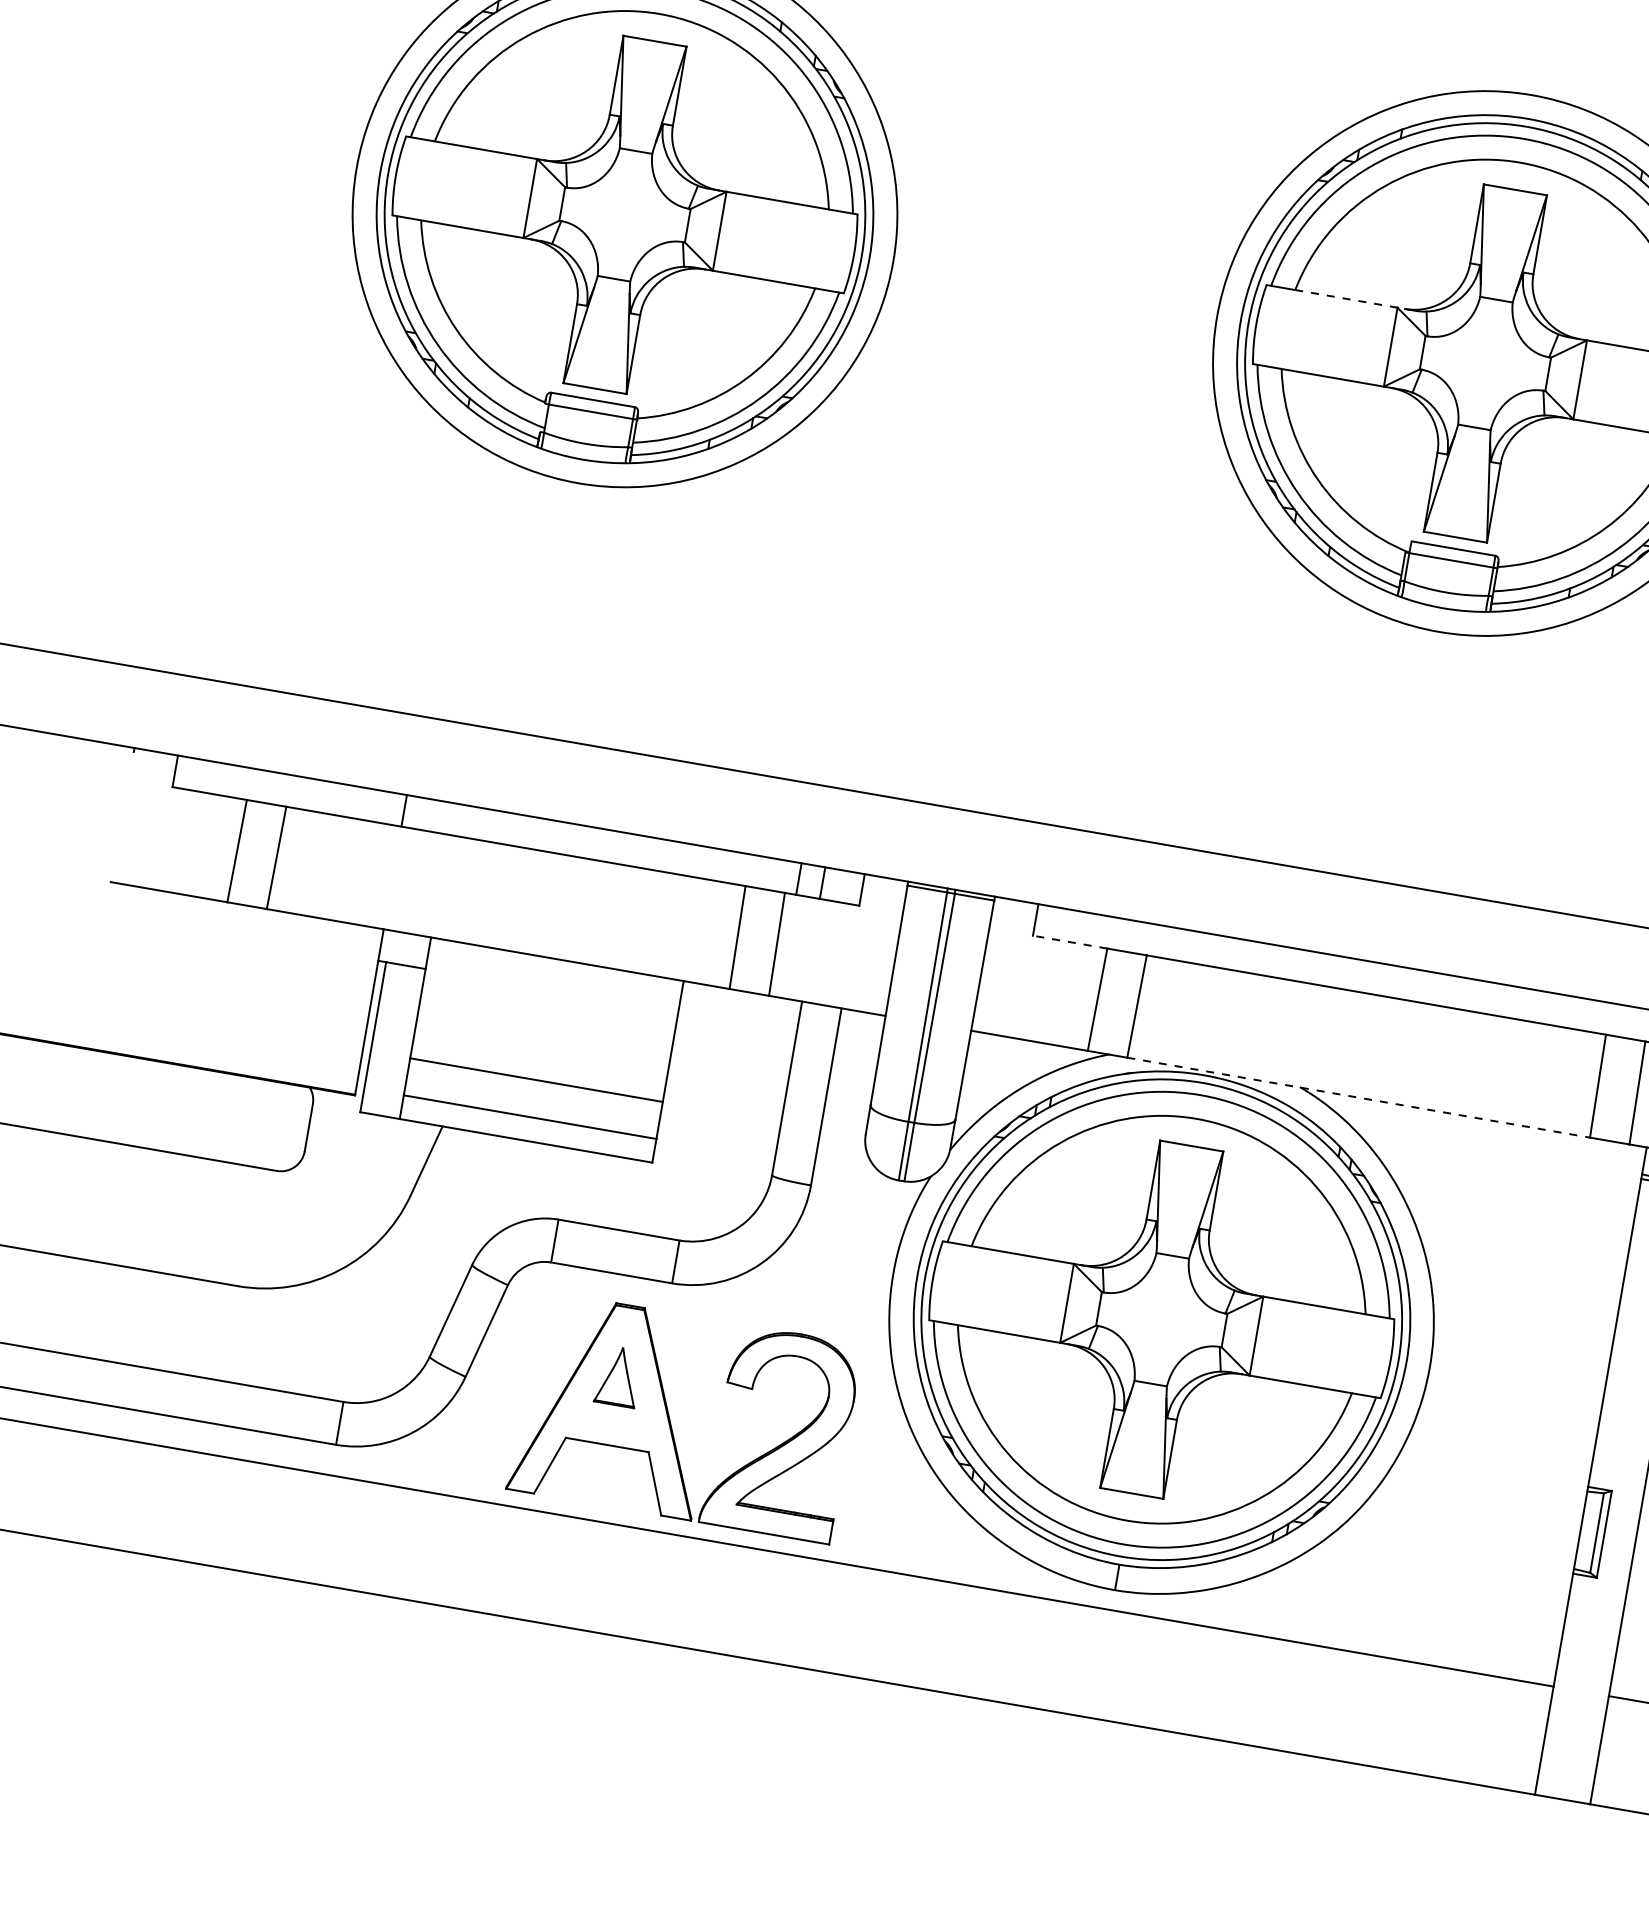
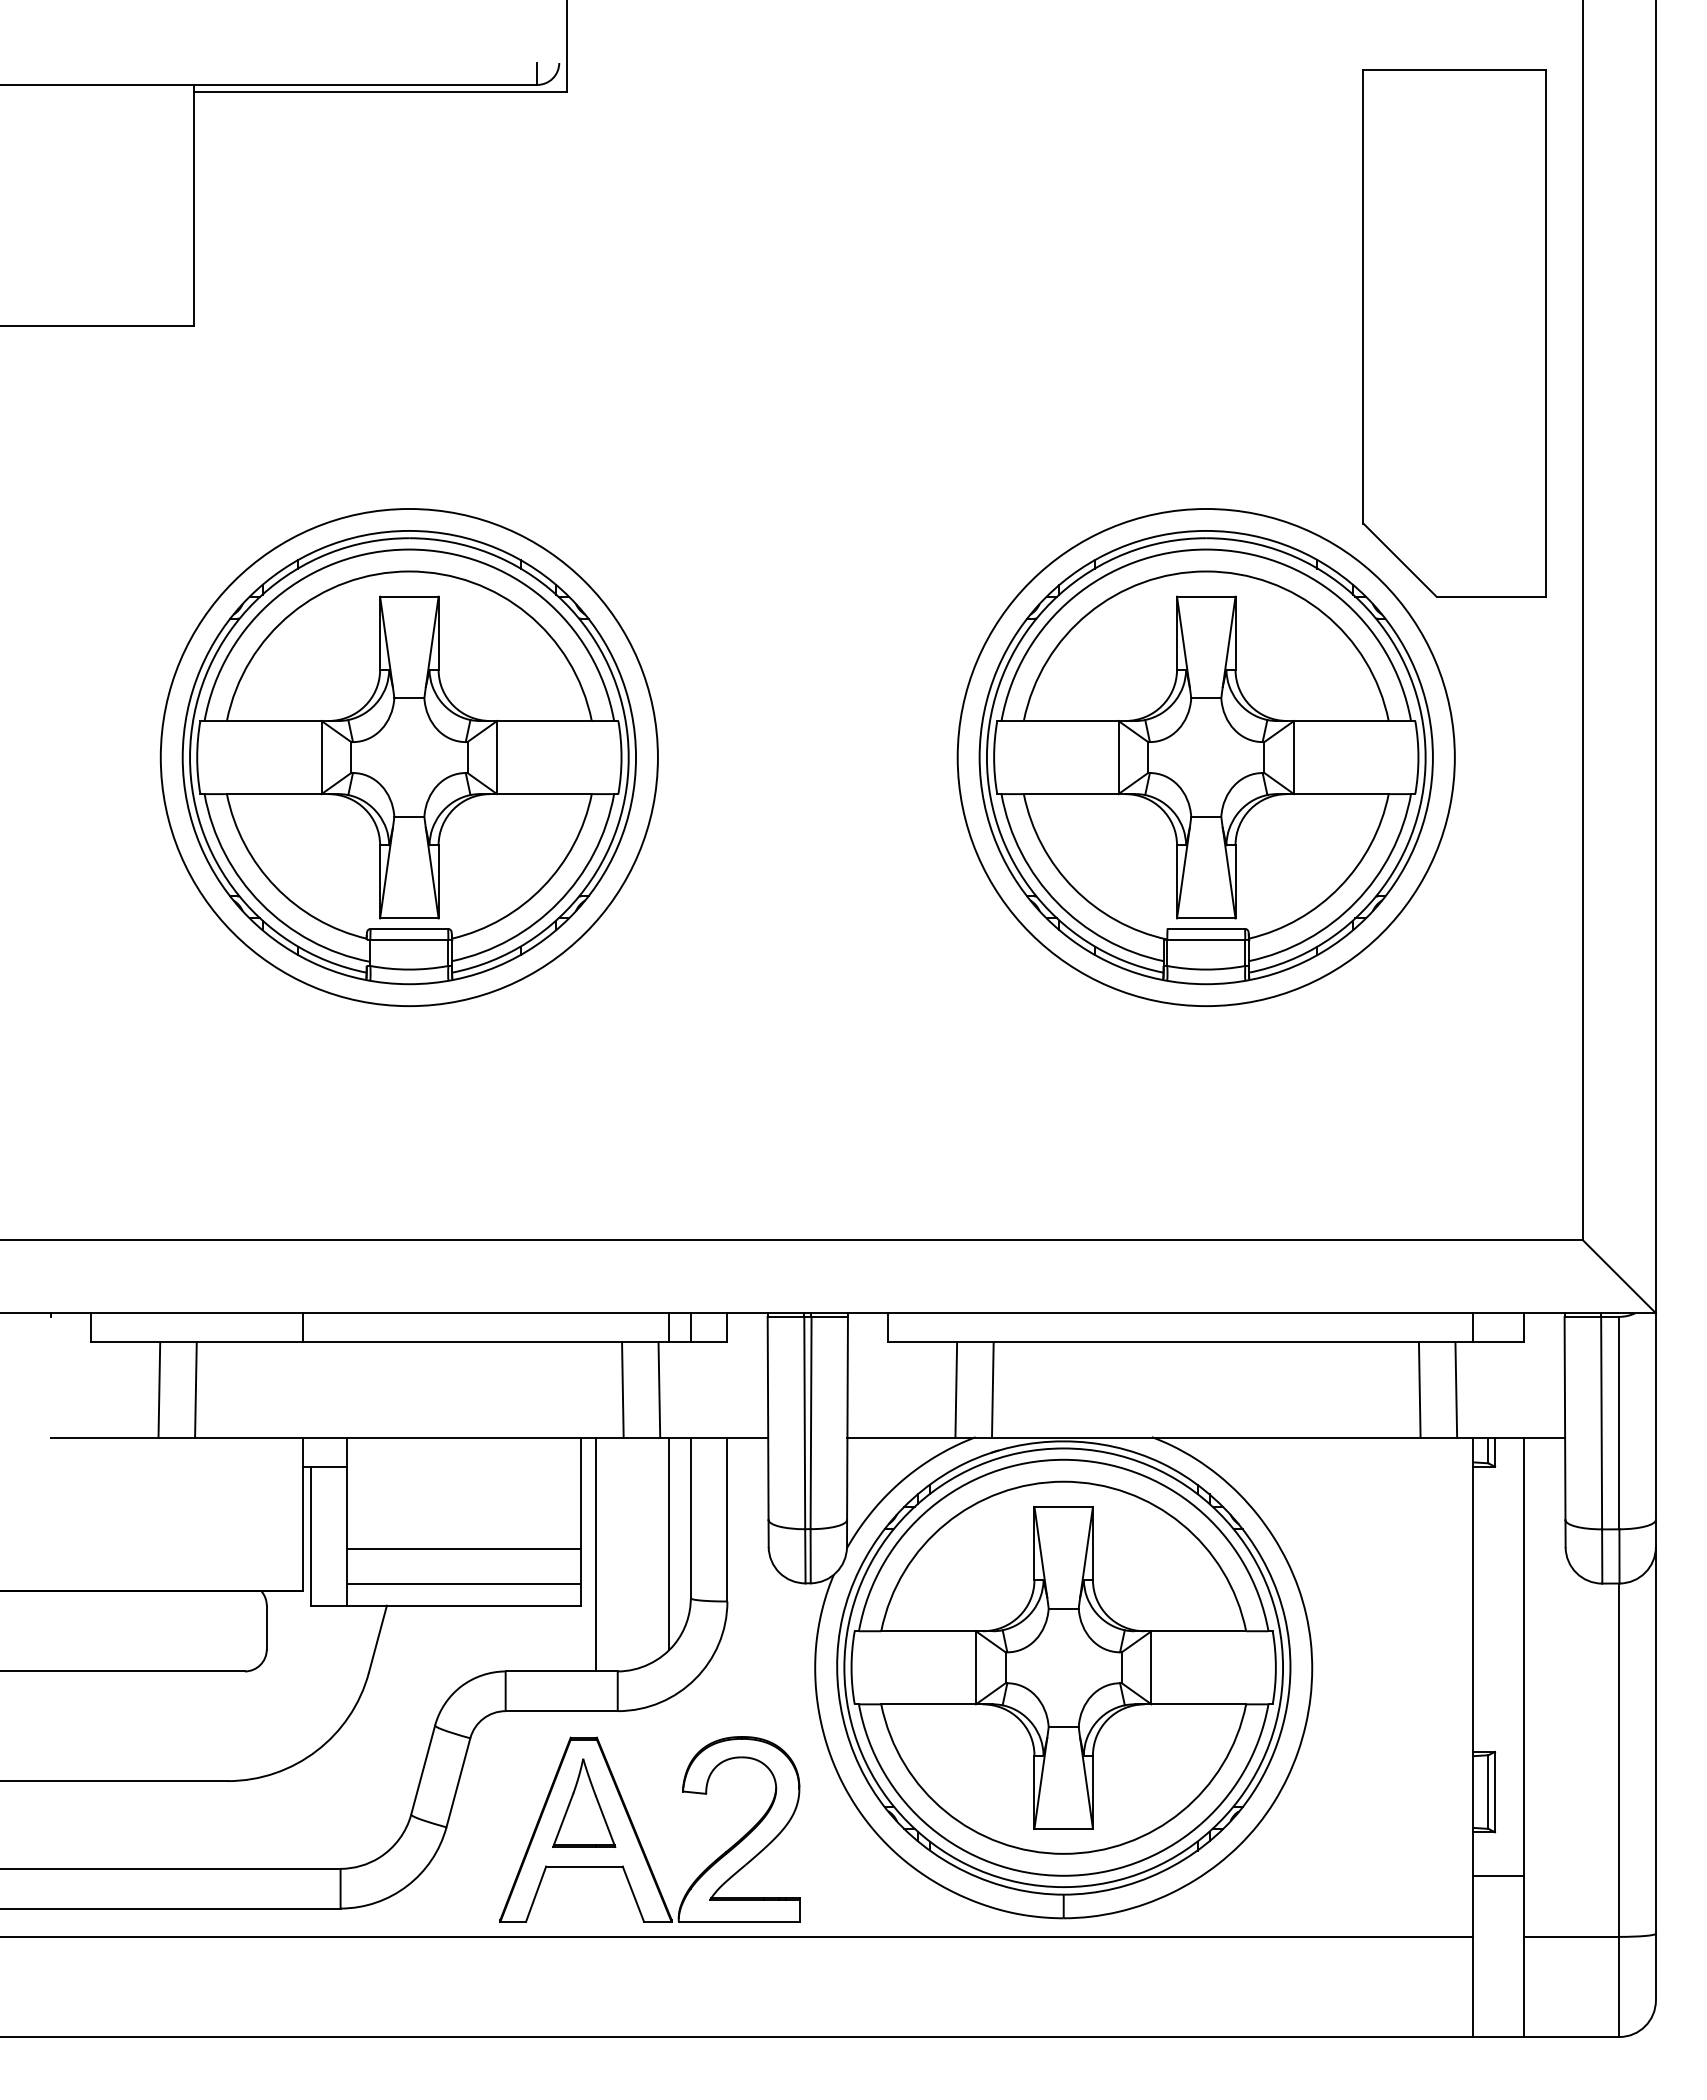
line: (1349, 300) -> (1074, 721), dashed -> solid
line: (1069, 942) -> (922, 1342), dashed -> solid
line: (1358, 1097) -> (1206, 1437), dashed -> solid
line: (677, 1110) -> (595, 1554), added
line: (758, 1111) -> (668, 1543), added
part: (619, 1375) -> (584, 1802), size x1.67
line: (1592, 1626) -> (1498, 1876), added

